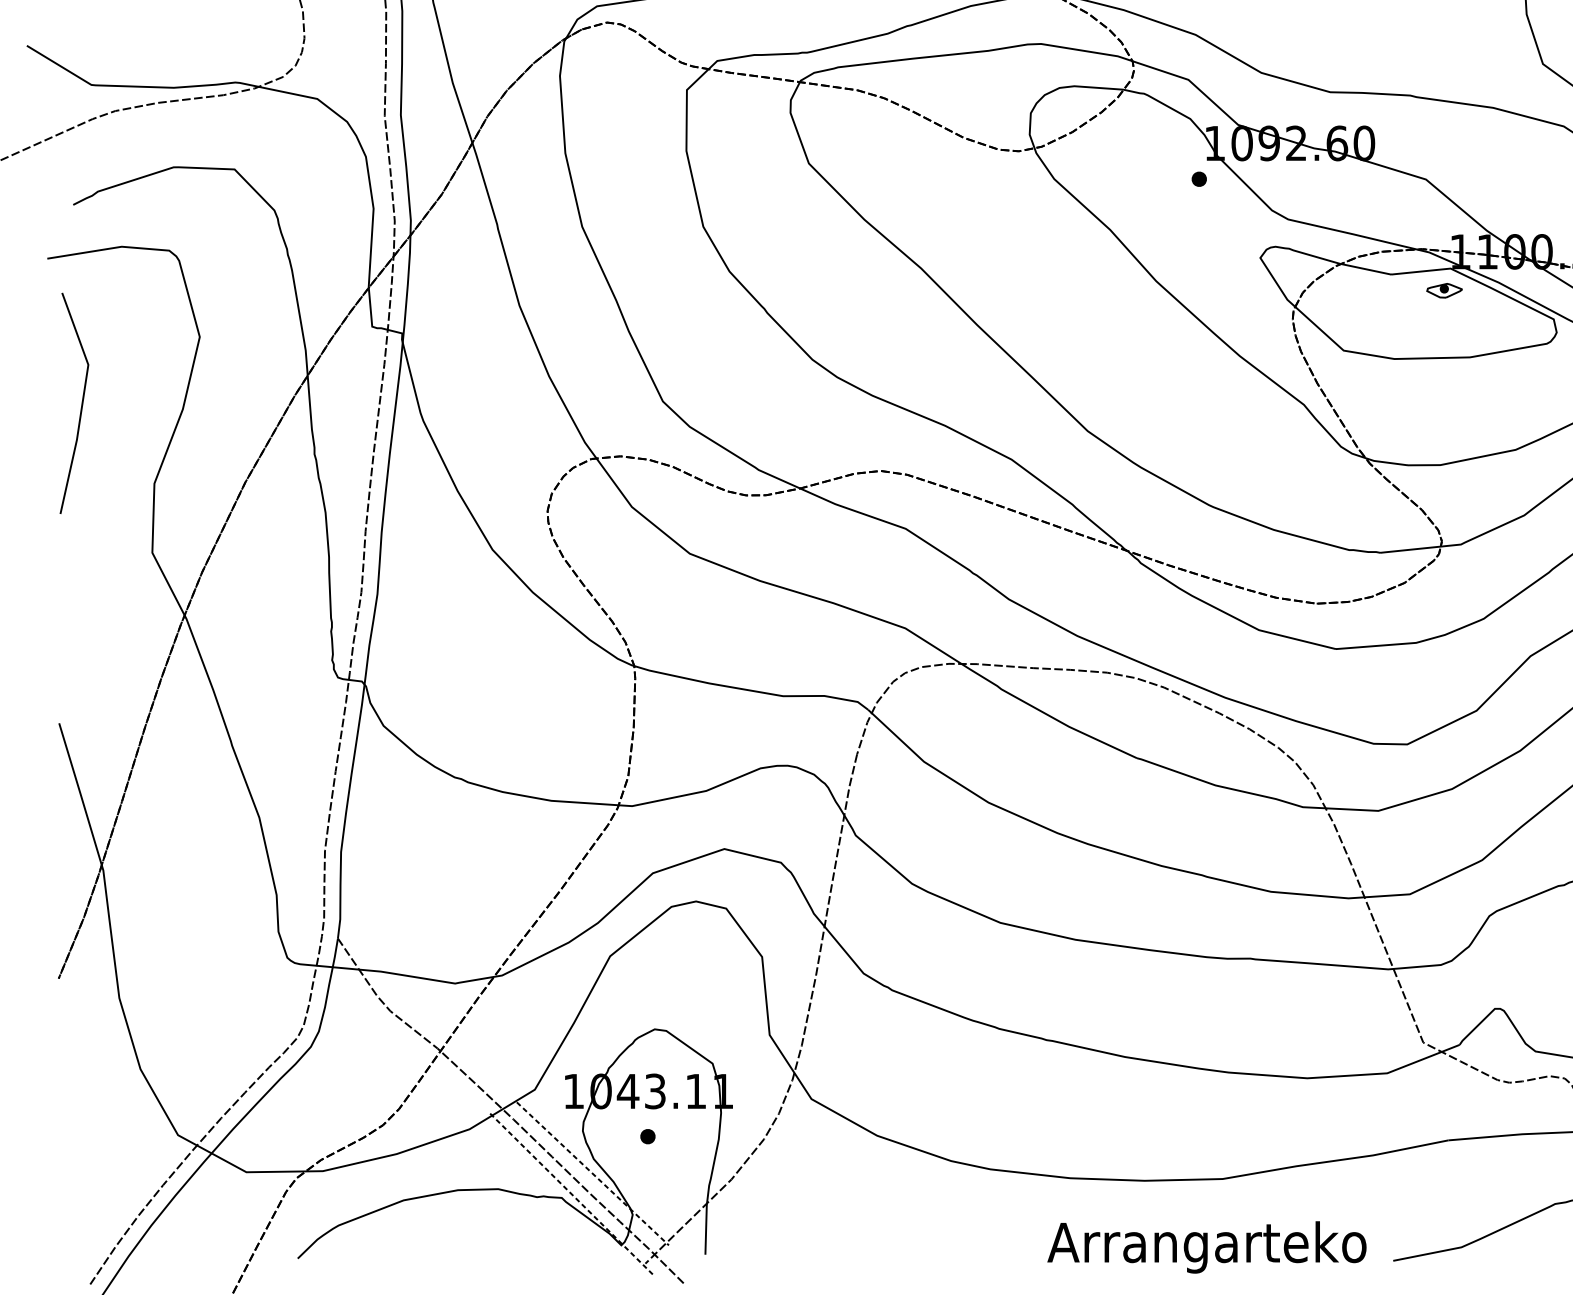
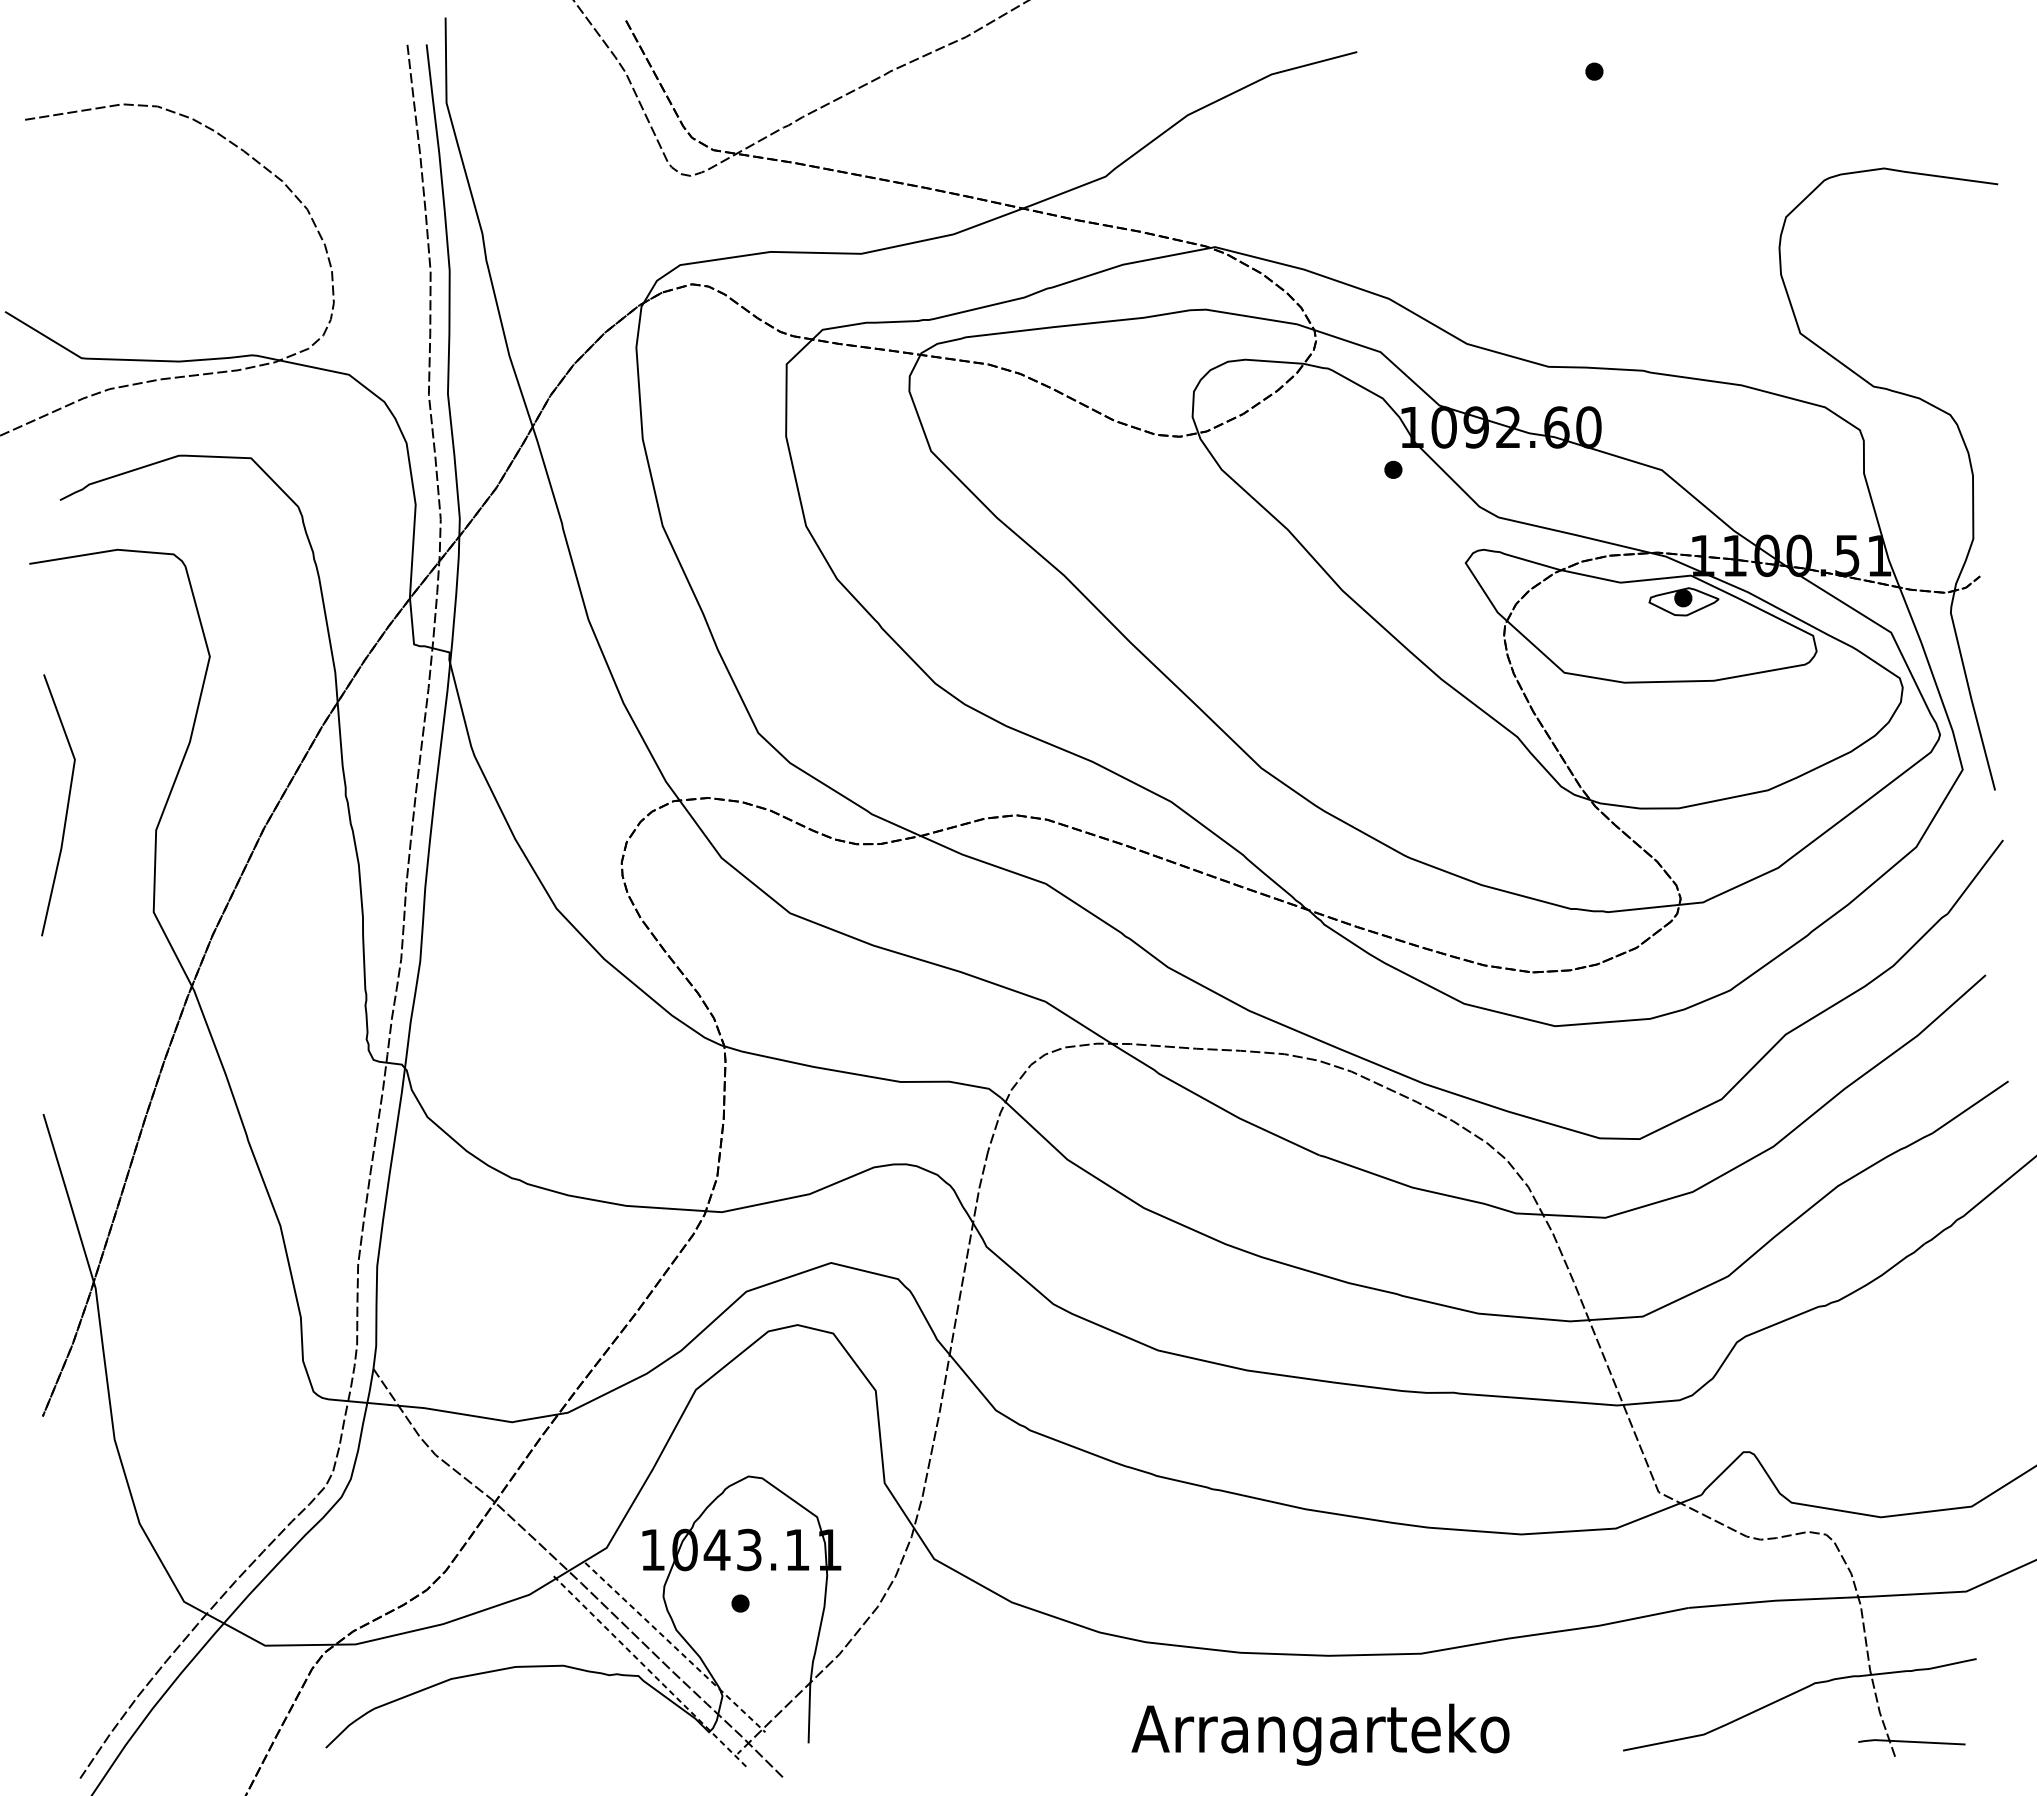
part: (1444, 290) -> (1683, 601), size x1.67
line: (81, 404) -> (66, 806), moved
text: (1206, 1247) -> (1320, 1734), moved

